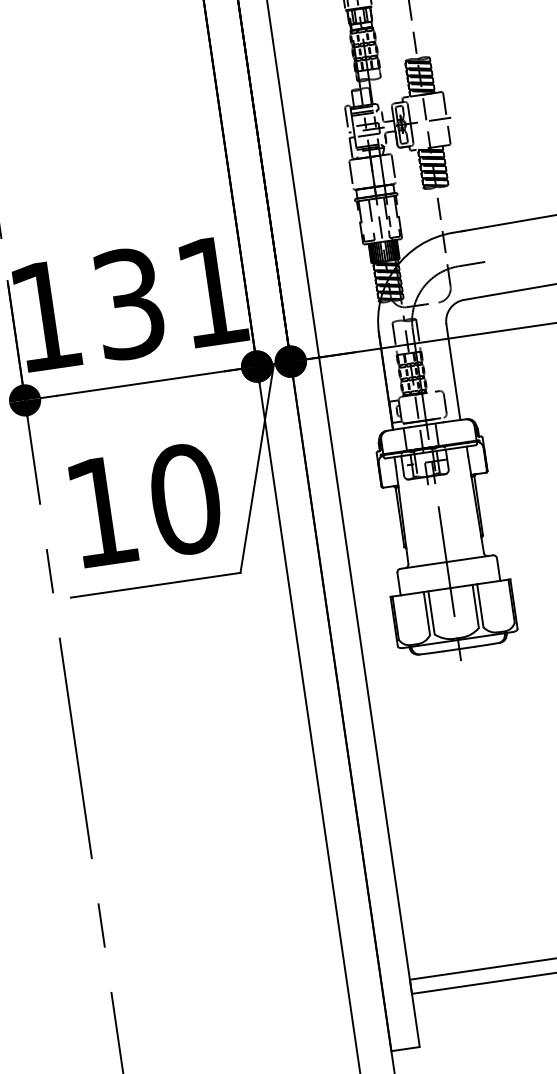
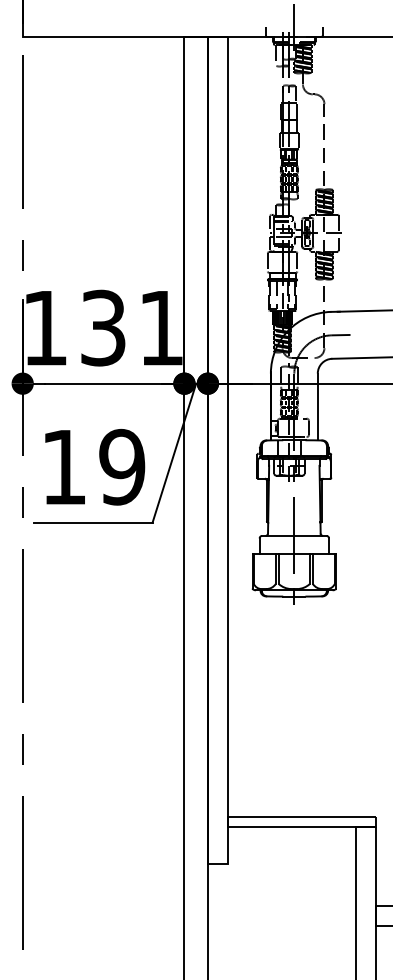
text: (185, 499) -> (122, 467), 10 -> 19

